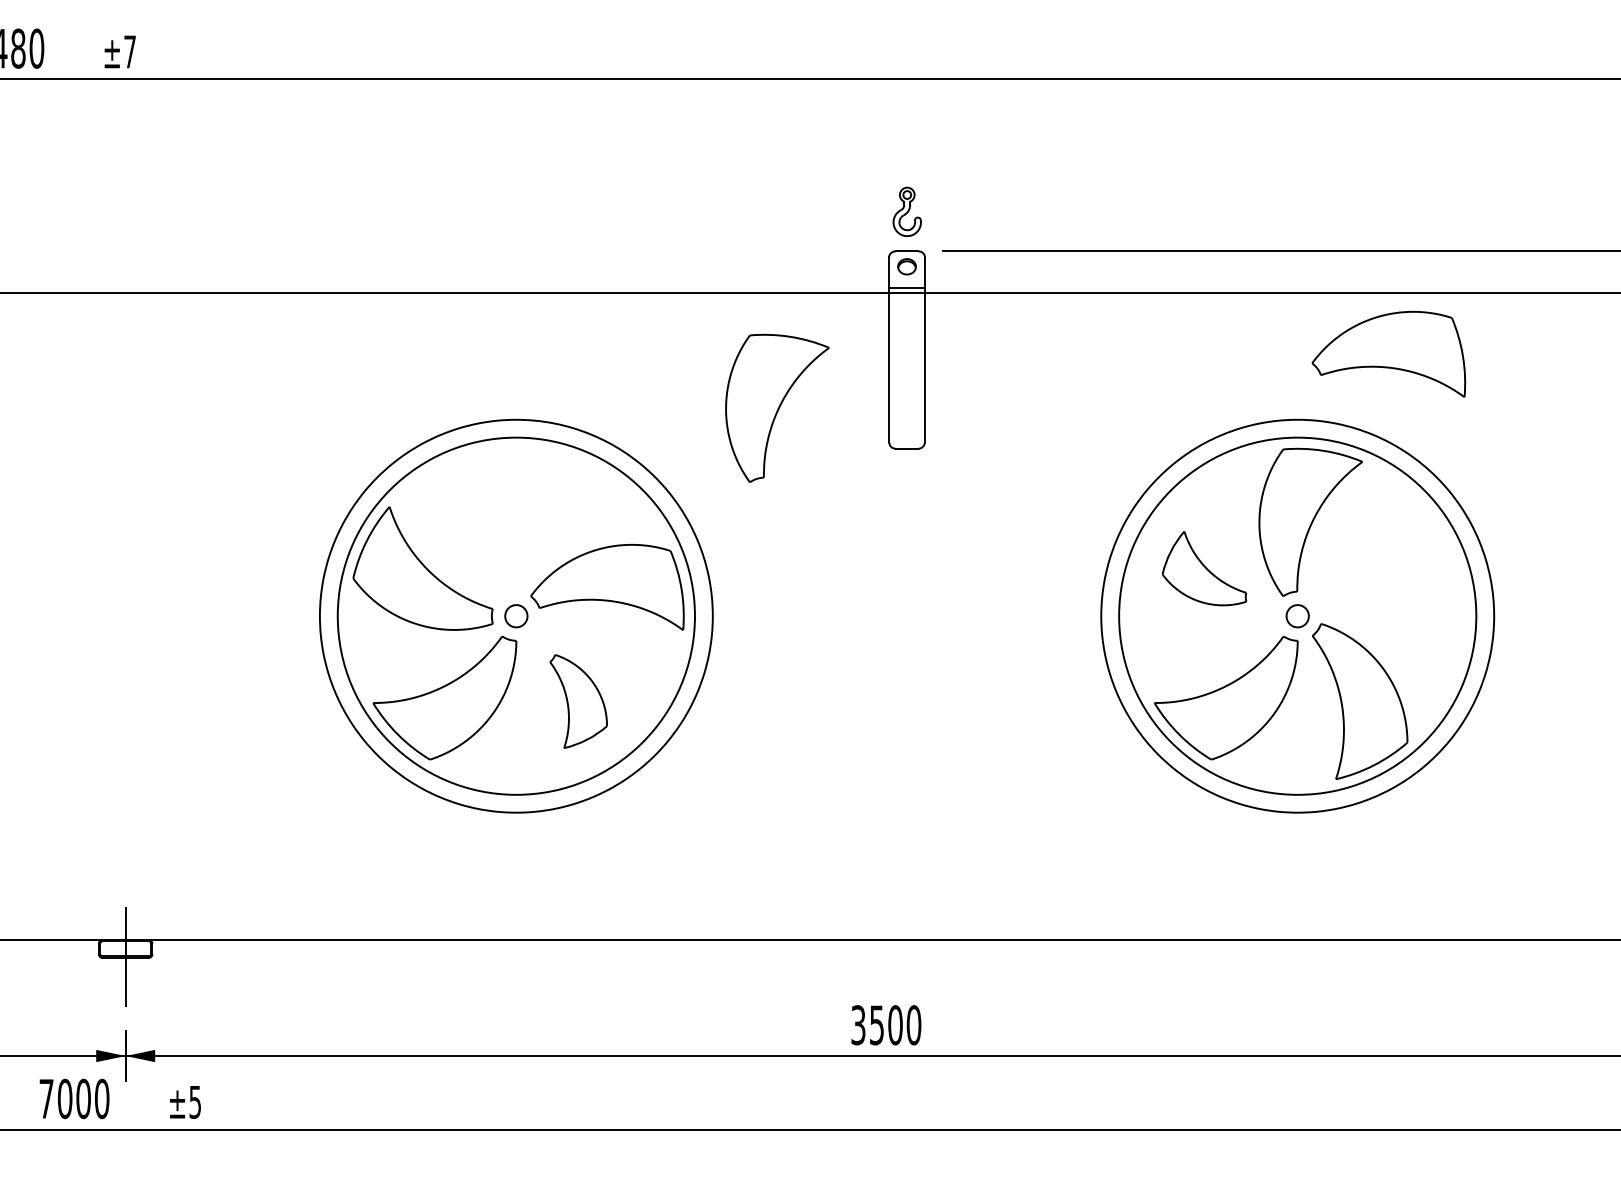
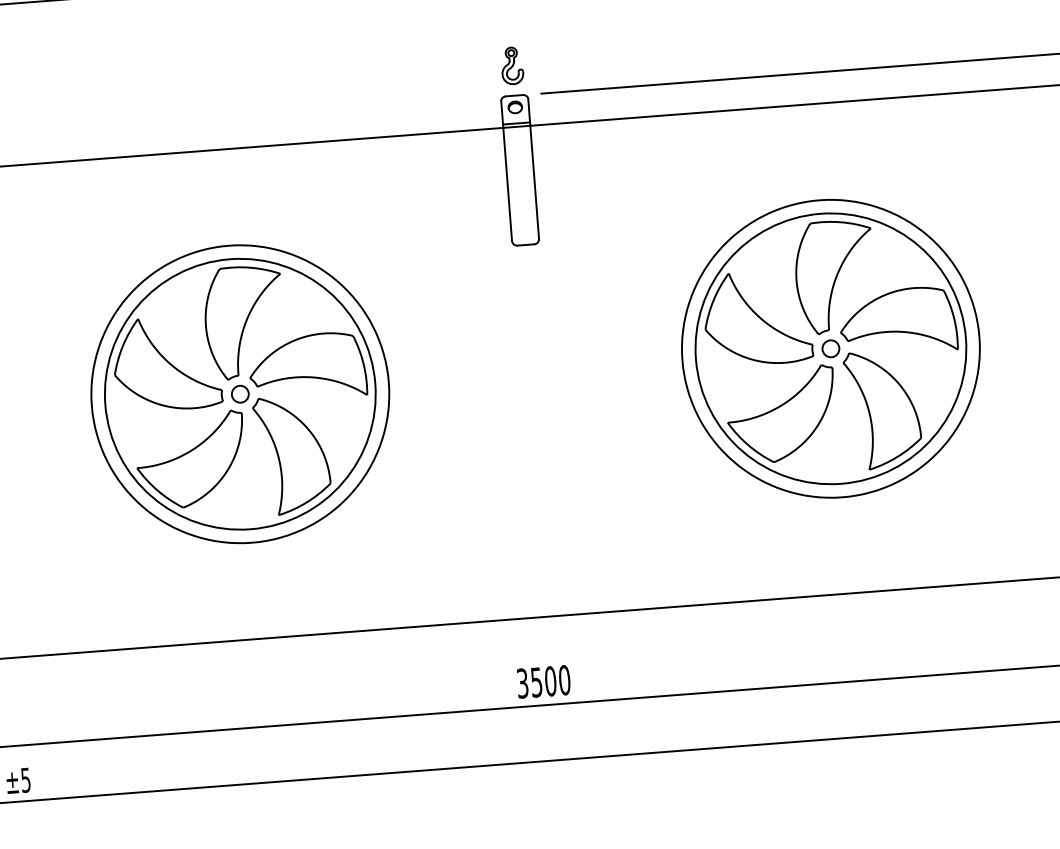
part: (1388, 354) -> (897, 321), moved
part: (777, 407) -> (244, 321), moved
part: (1204, 568) -> (757, 318), size x1.67
part: (578, 701) -> (292, 455), size x1.67

